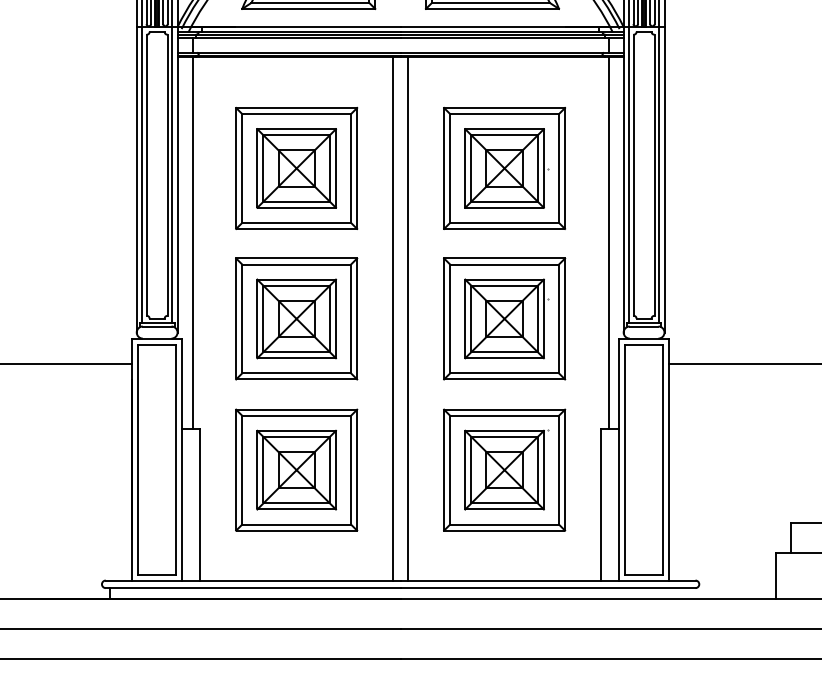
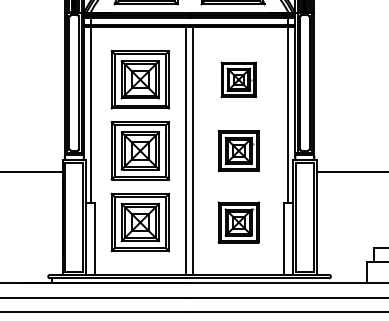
part: (503, 167) -> (238, 79), size x0.6
part: (503, 317) -> (238, 150), size x0.7
part: (503, 470) -> (238, 222), size x0.7

